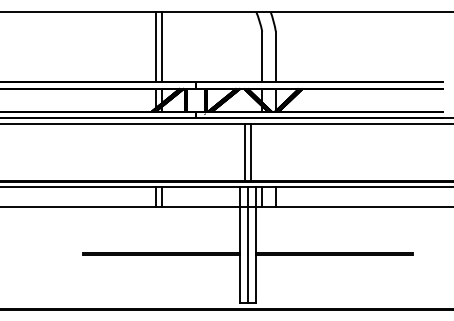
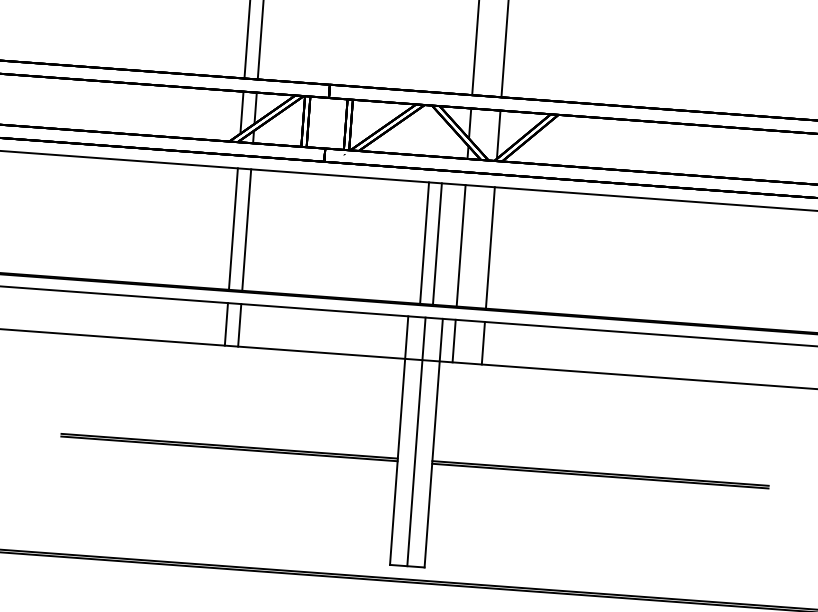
line: (156, 152) -> (234, 228), added
line: (162, 152) -> (247, 229), added
line: (262, 152) -> (461, 245), added
line: (275, 152) -> (489, 247), added

